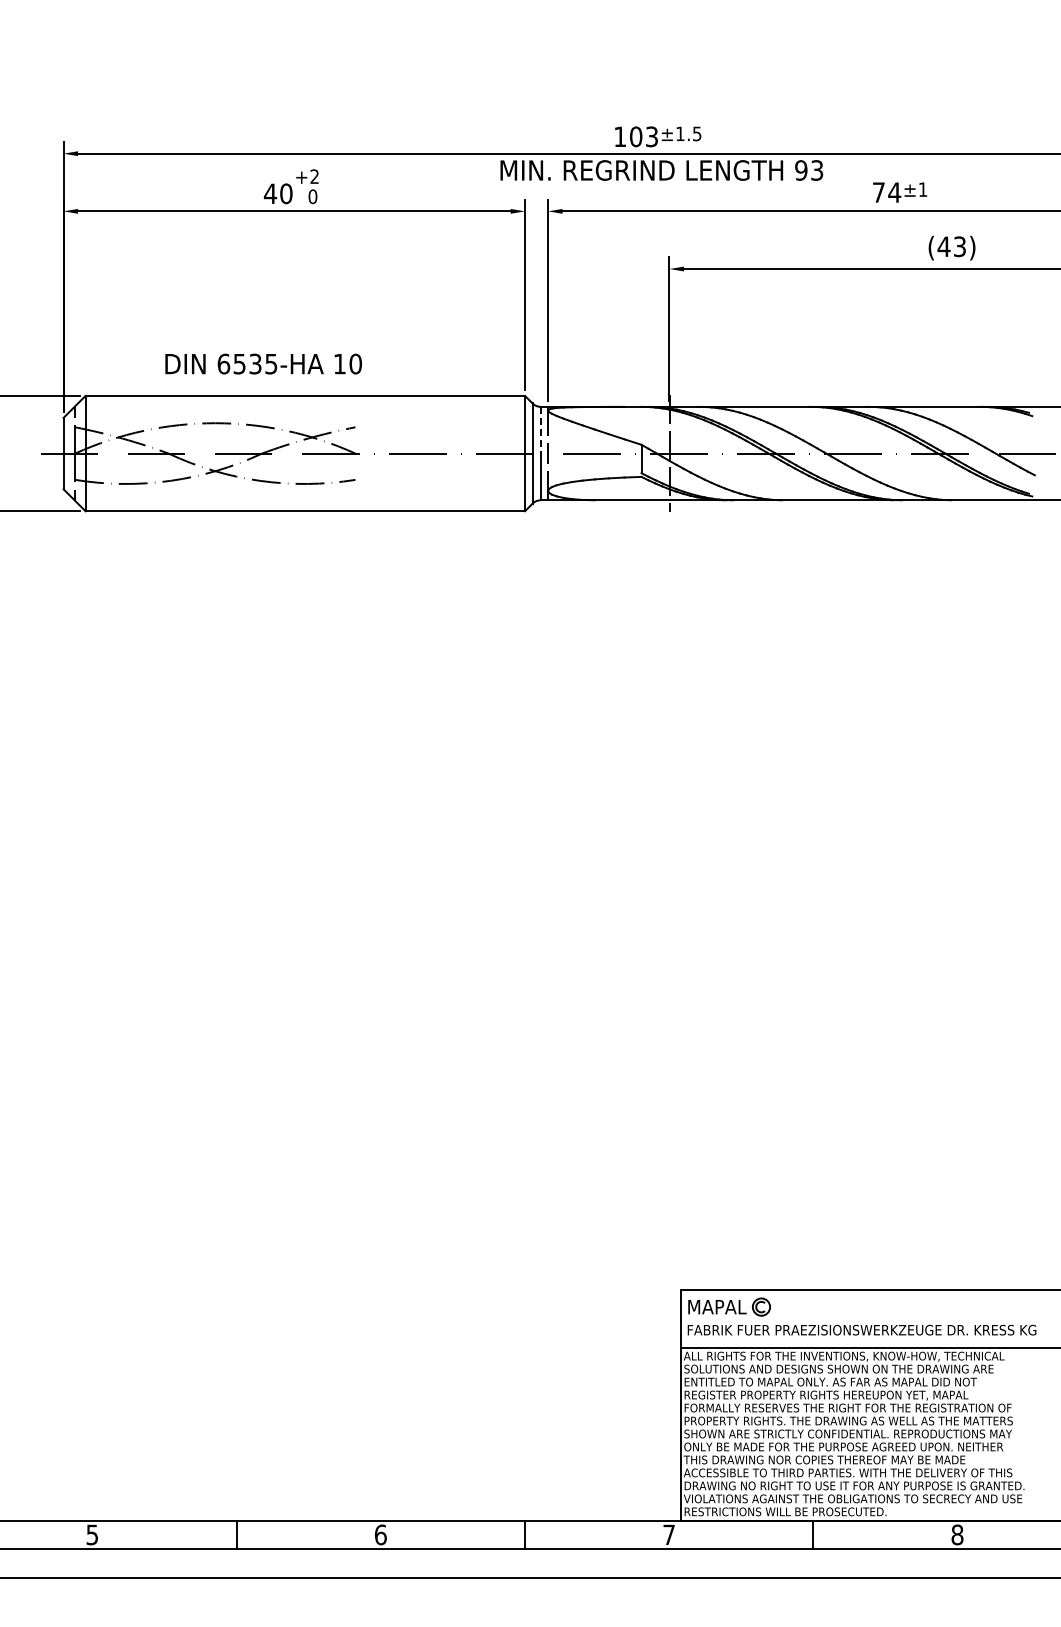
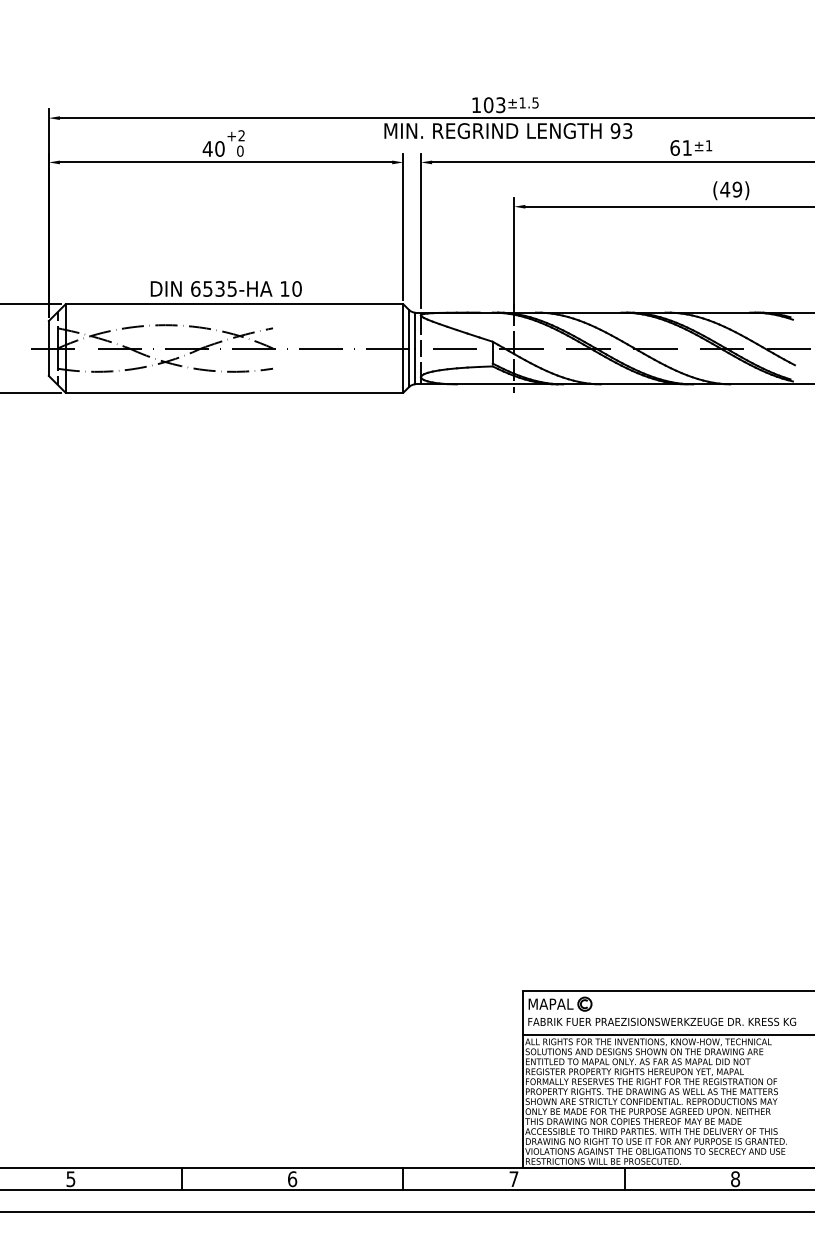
text: (886, 192) -> (680, 147), 74 -> 61
text: (959, 246) -> (737, 189), (43) -> (49)
text: (263, 363) -> (226, 288), moved
line: (540, 430) -> (415, 330), dashed -> solid

